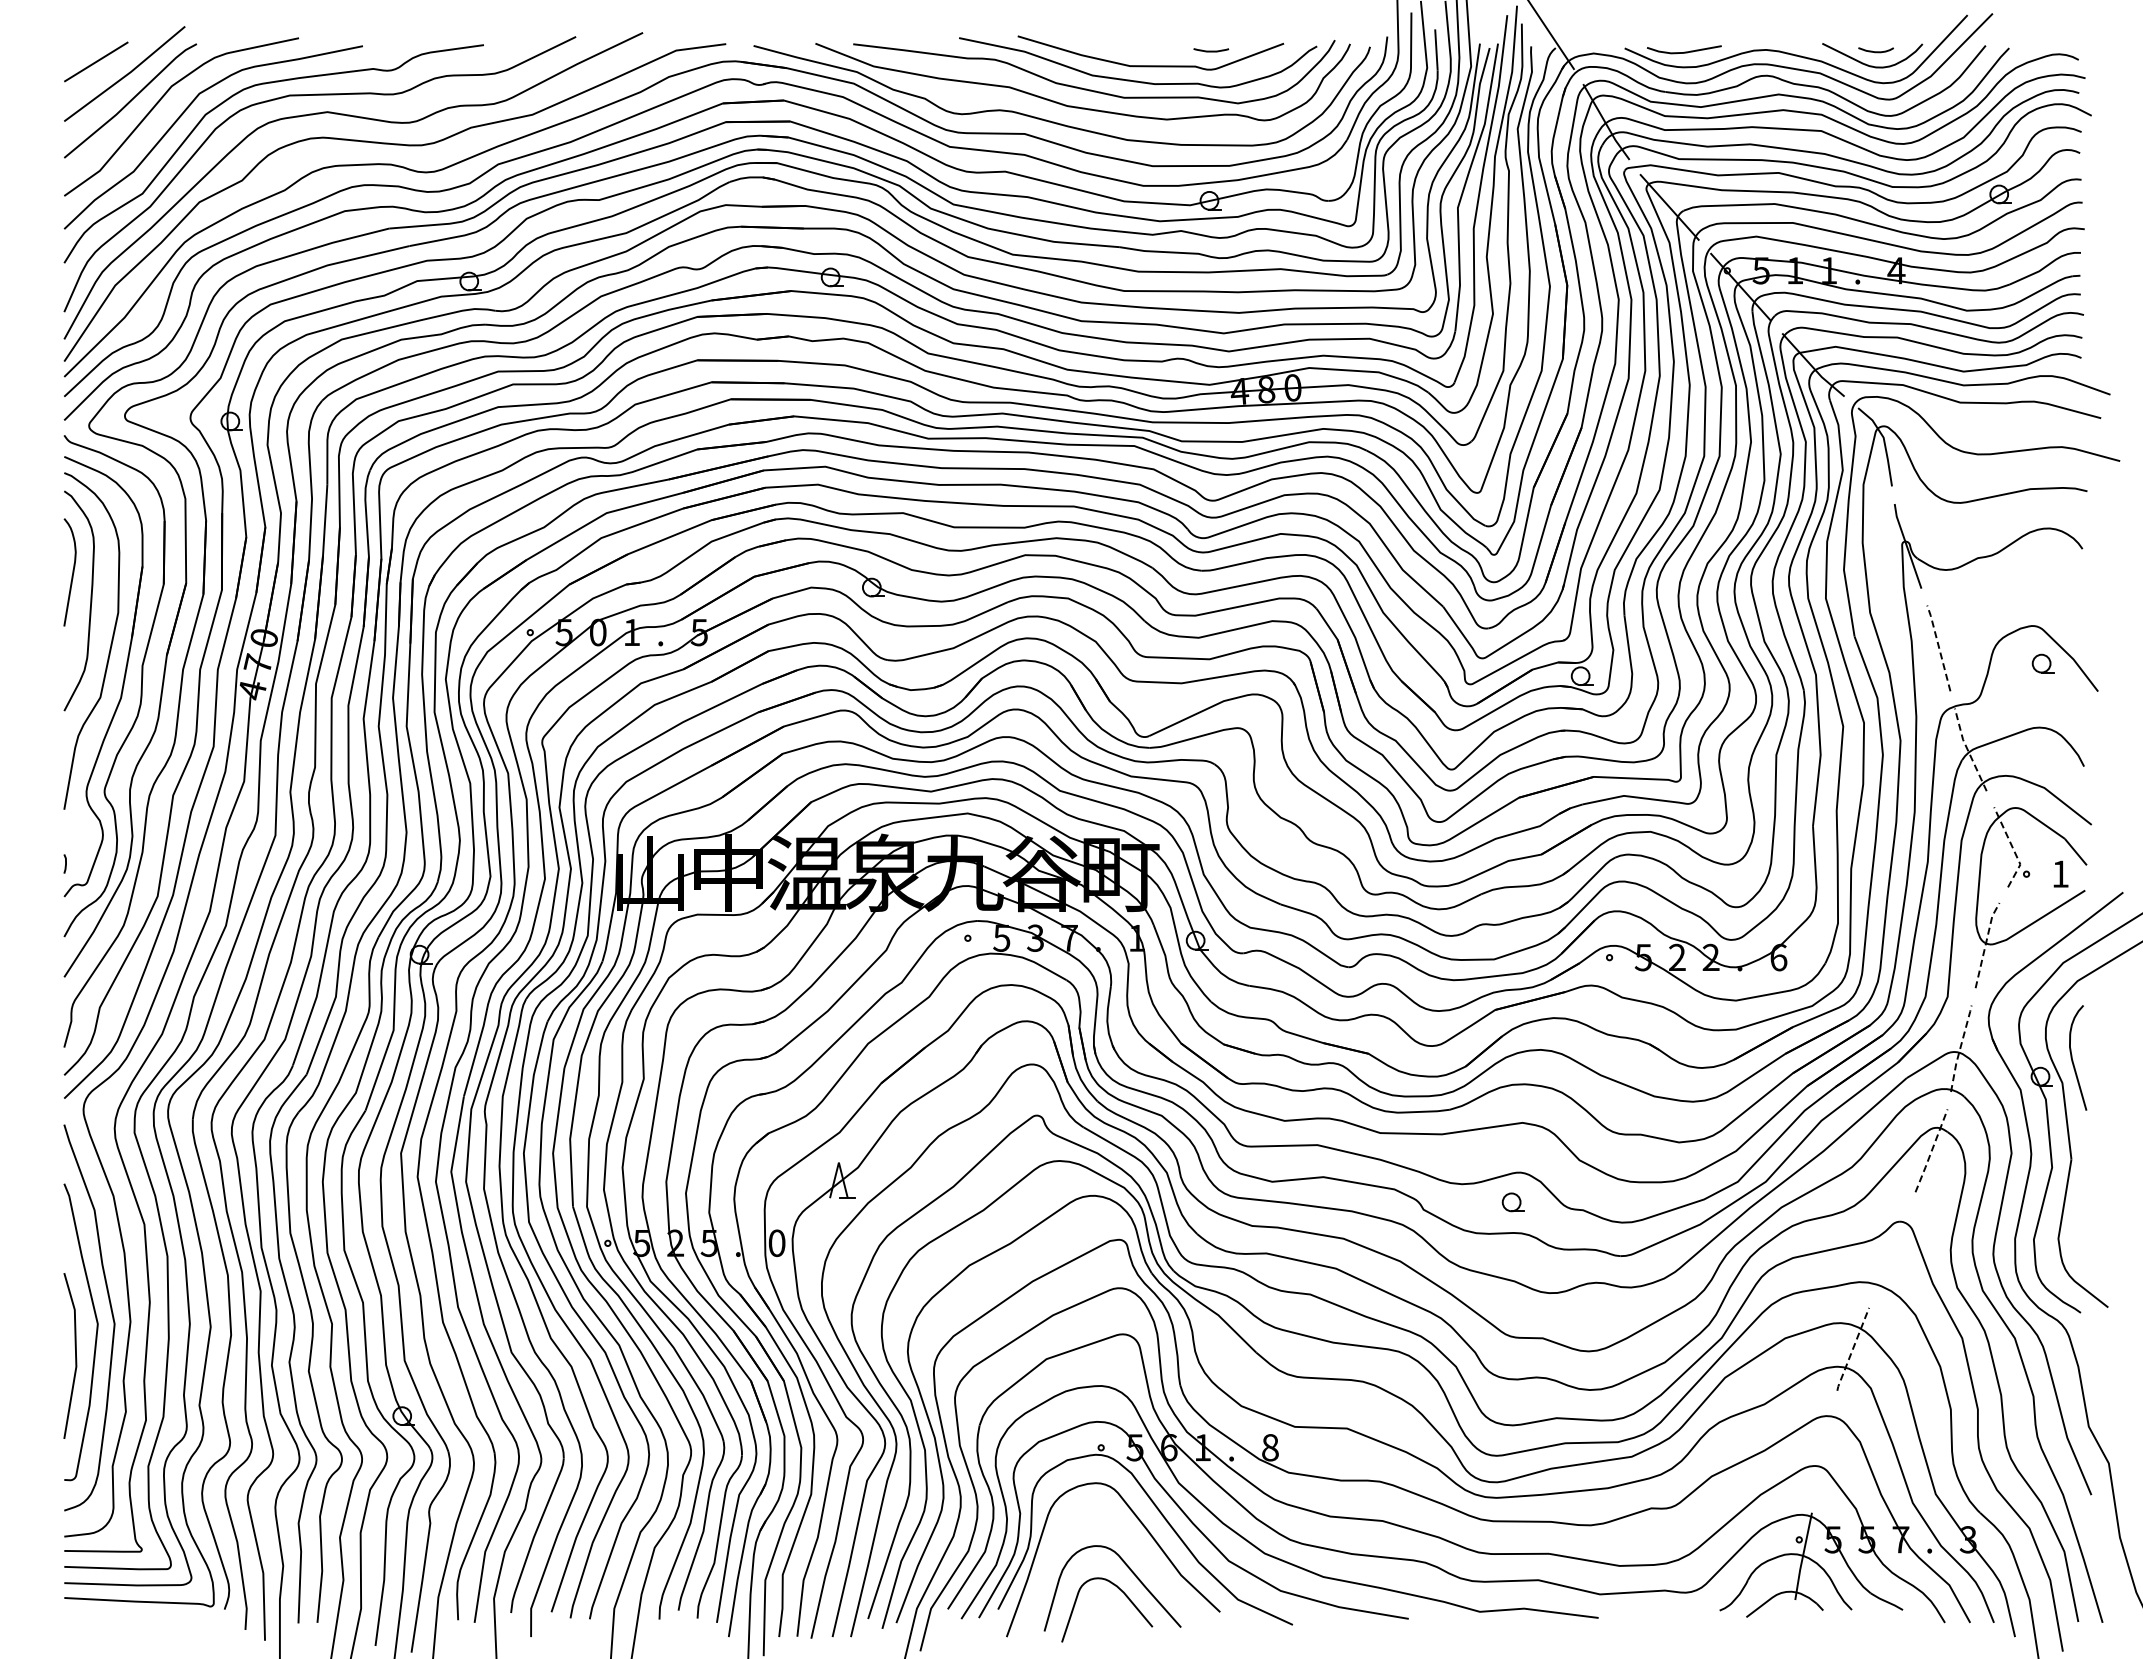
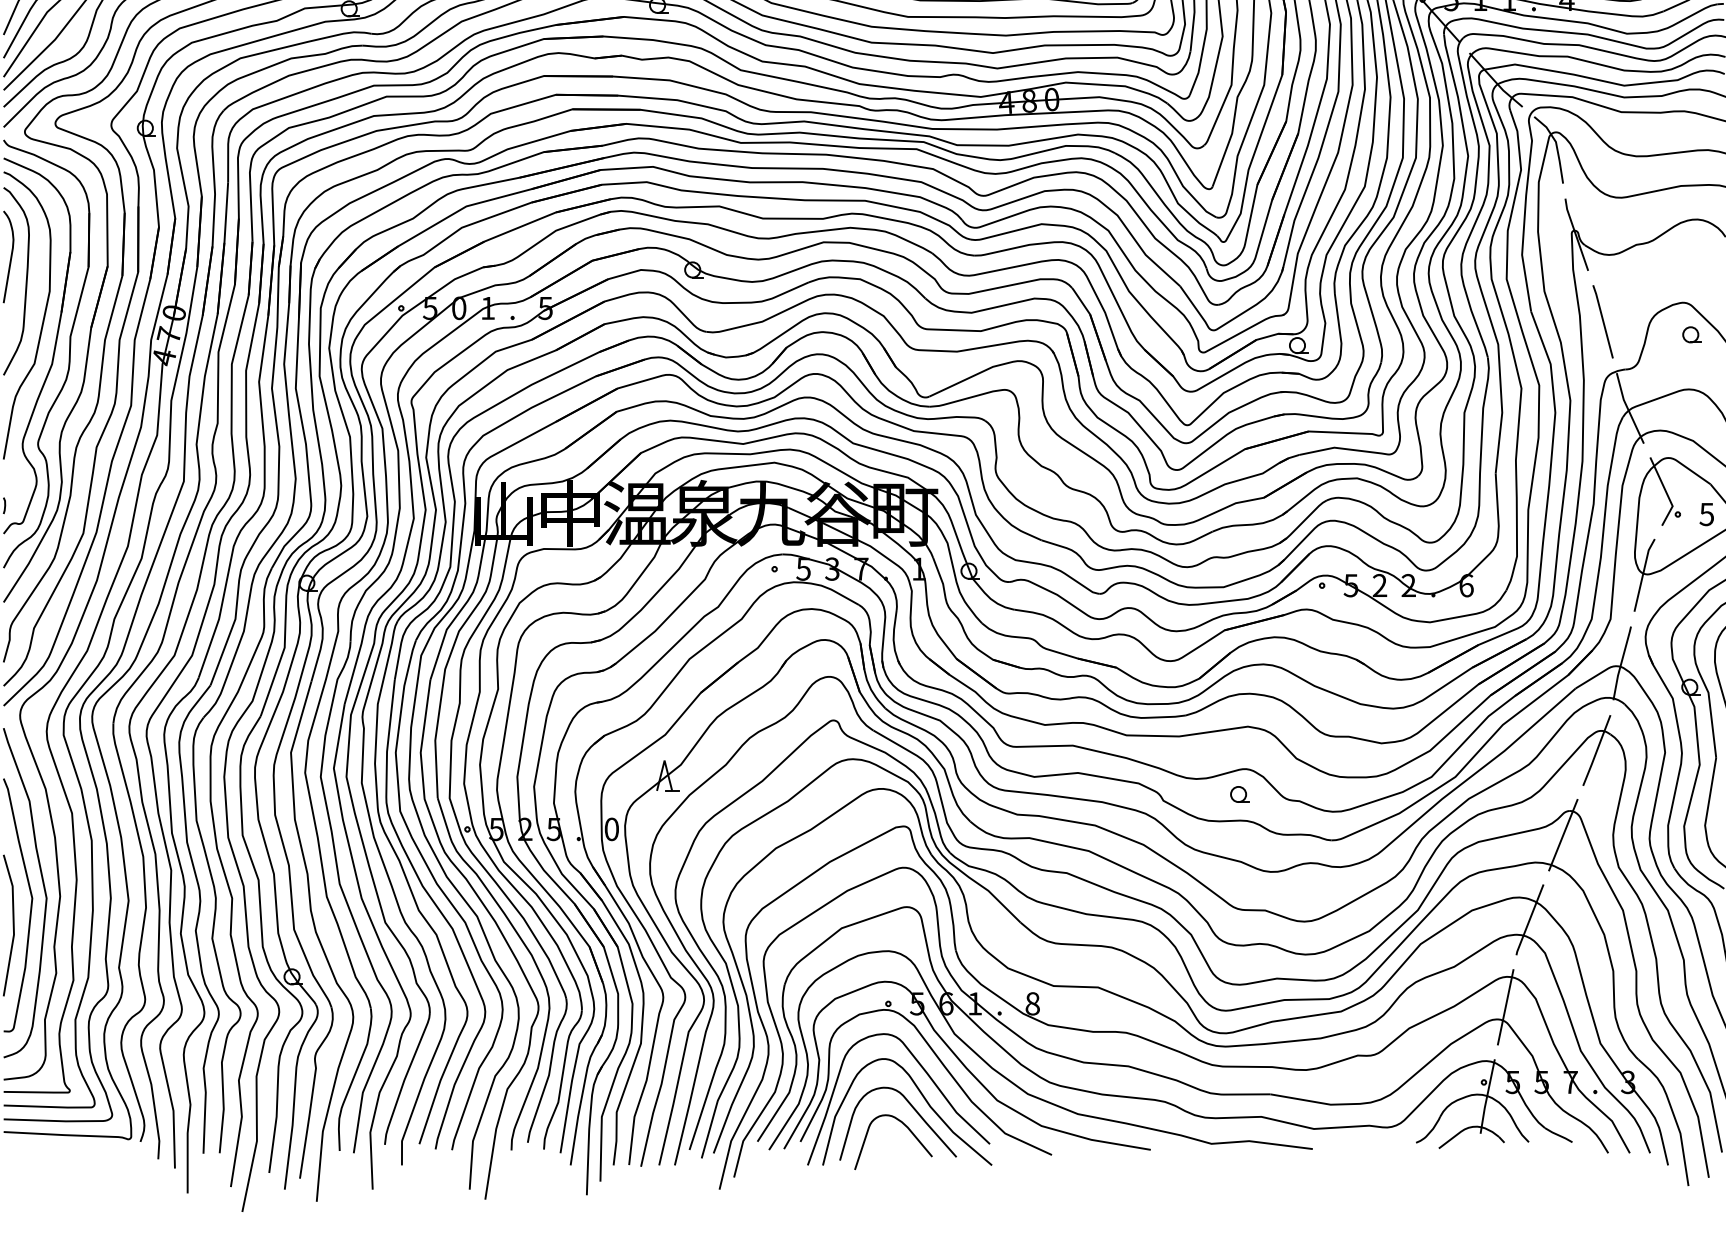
line: (1939, 647) -> (1603, 321), dashed -> solid
line: (1967, 749) -> (1627, 408), dashed -> solid
line: (2012, 848) -> (1665, 492), dashed -> solid
text: (2059, 873) -> (1706, 513), 1 -> 5
line: (1985, 944) -> (1642, 574), dashed -> solid
line: (1960, 1047) -> (1621, 662), dashed -> solid
line: (1931, 1151) -> (1596, 751), dashed -> solid
line: (1891, 1249) -> (1562, 834), added
line: (1852, 1349) -> (1529, 920), dashed -> solid
line: (1824, 1451) -> (1505, 1007), added
curve: (1144, 1561) -> (925, 1100), added

